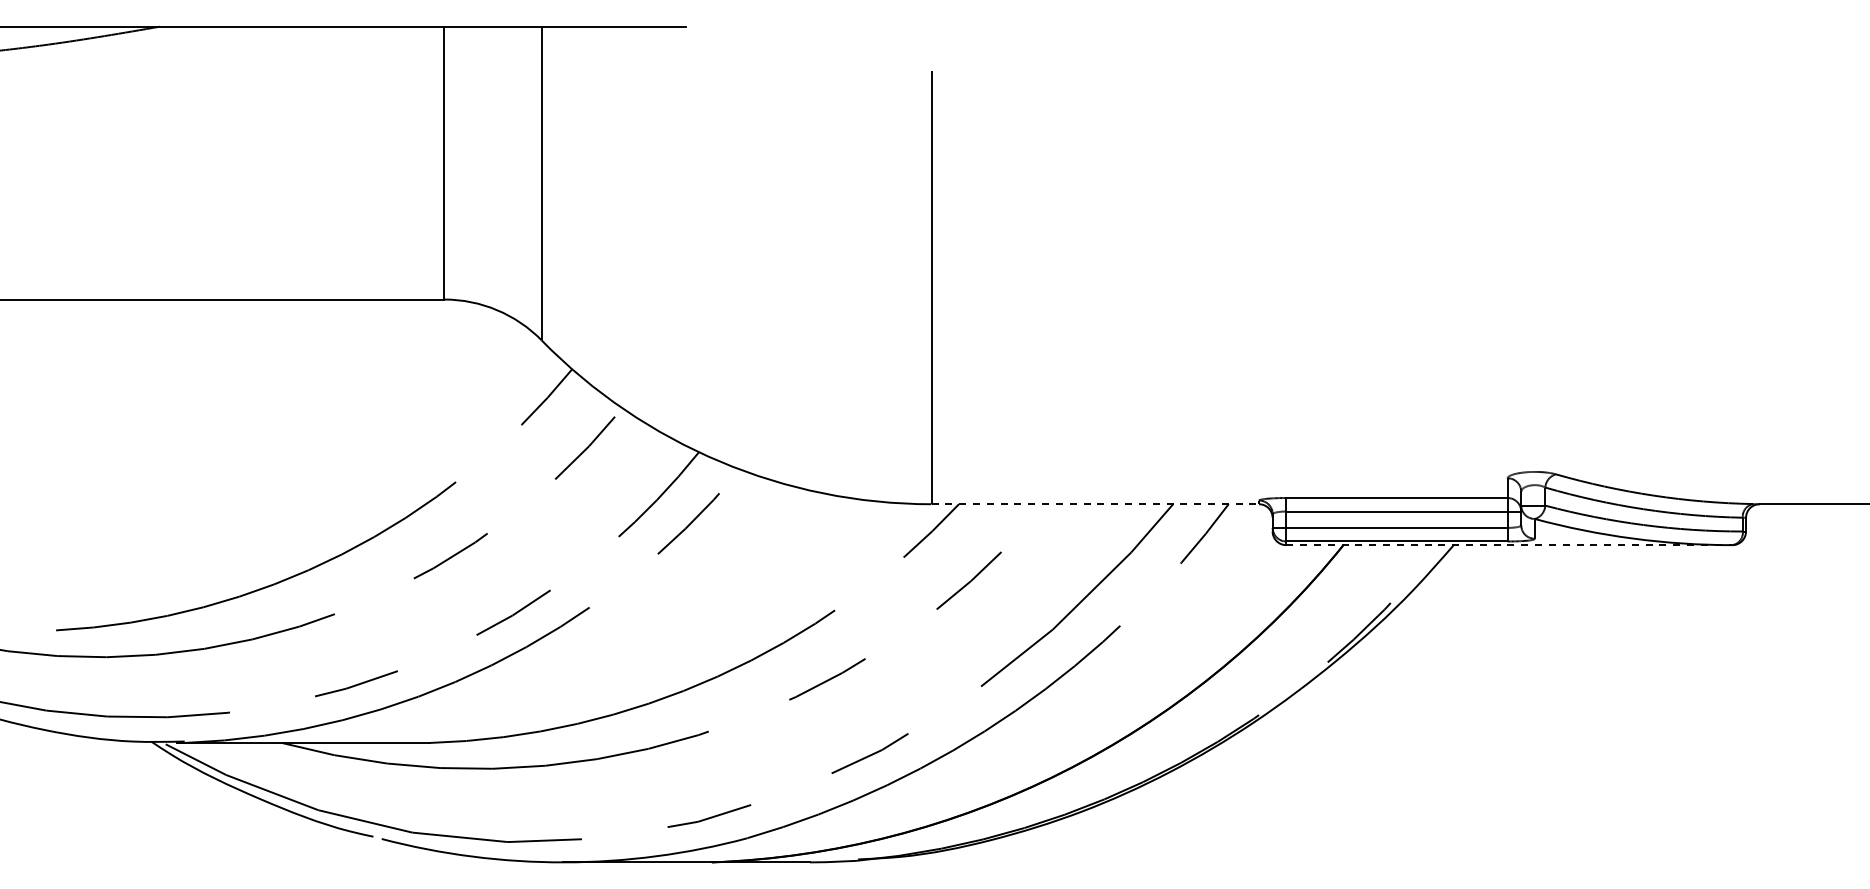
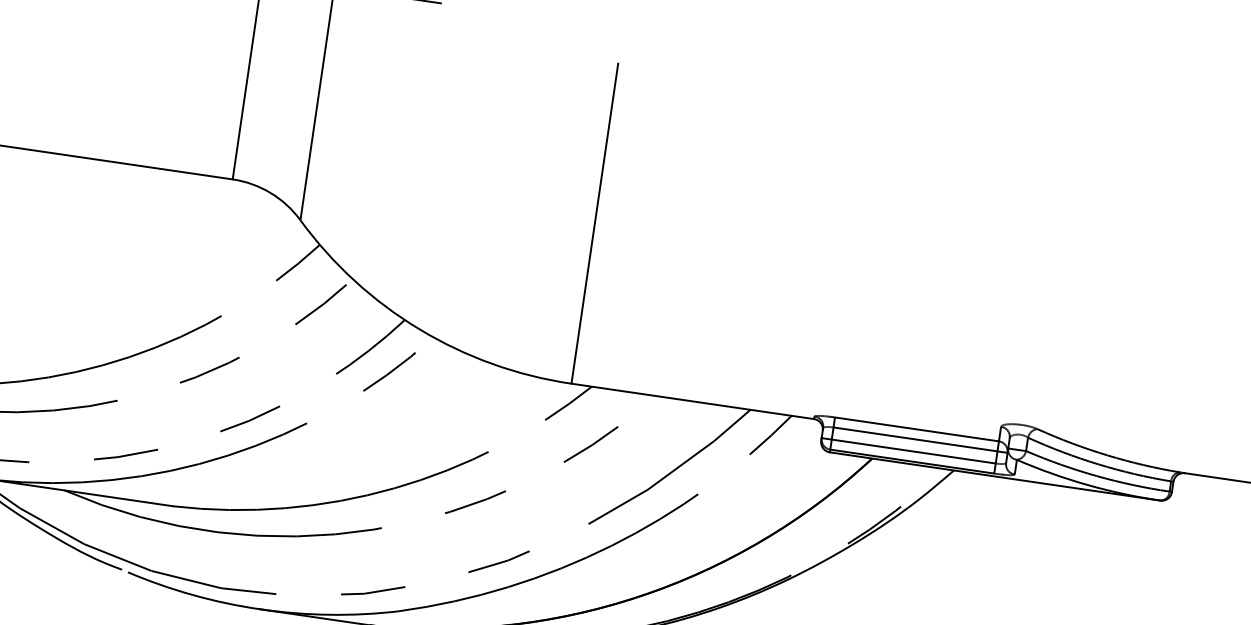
line: (1095, 504) -> (692, 401), dashed -> solid
line: (1509, 545) -> (995, 476), dashed -> solid

